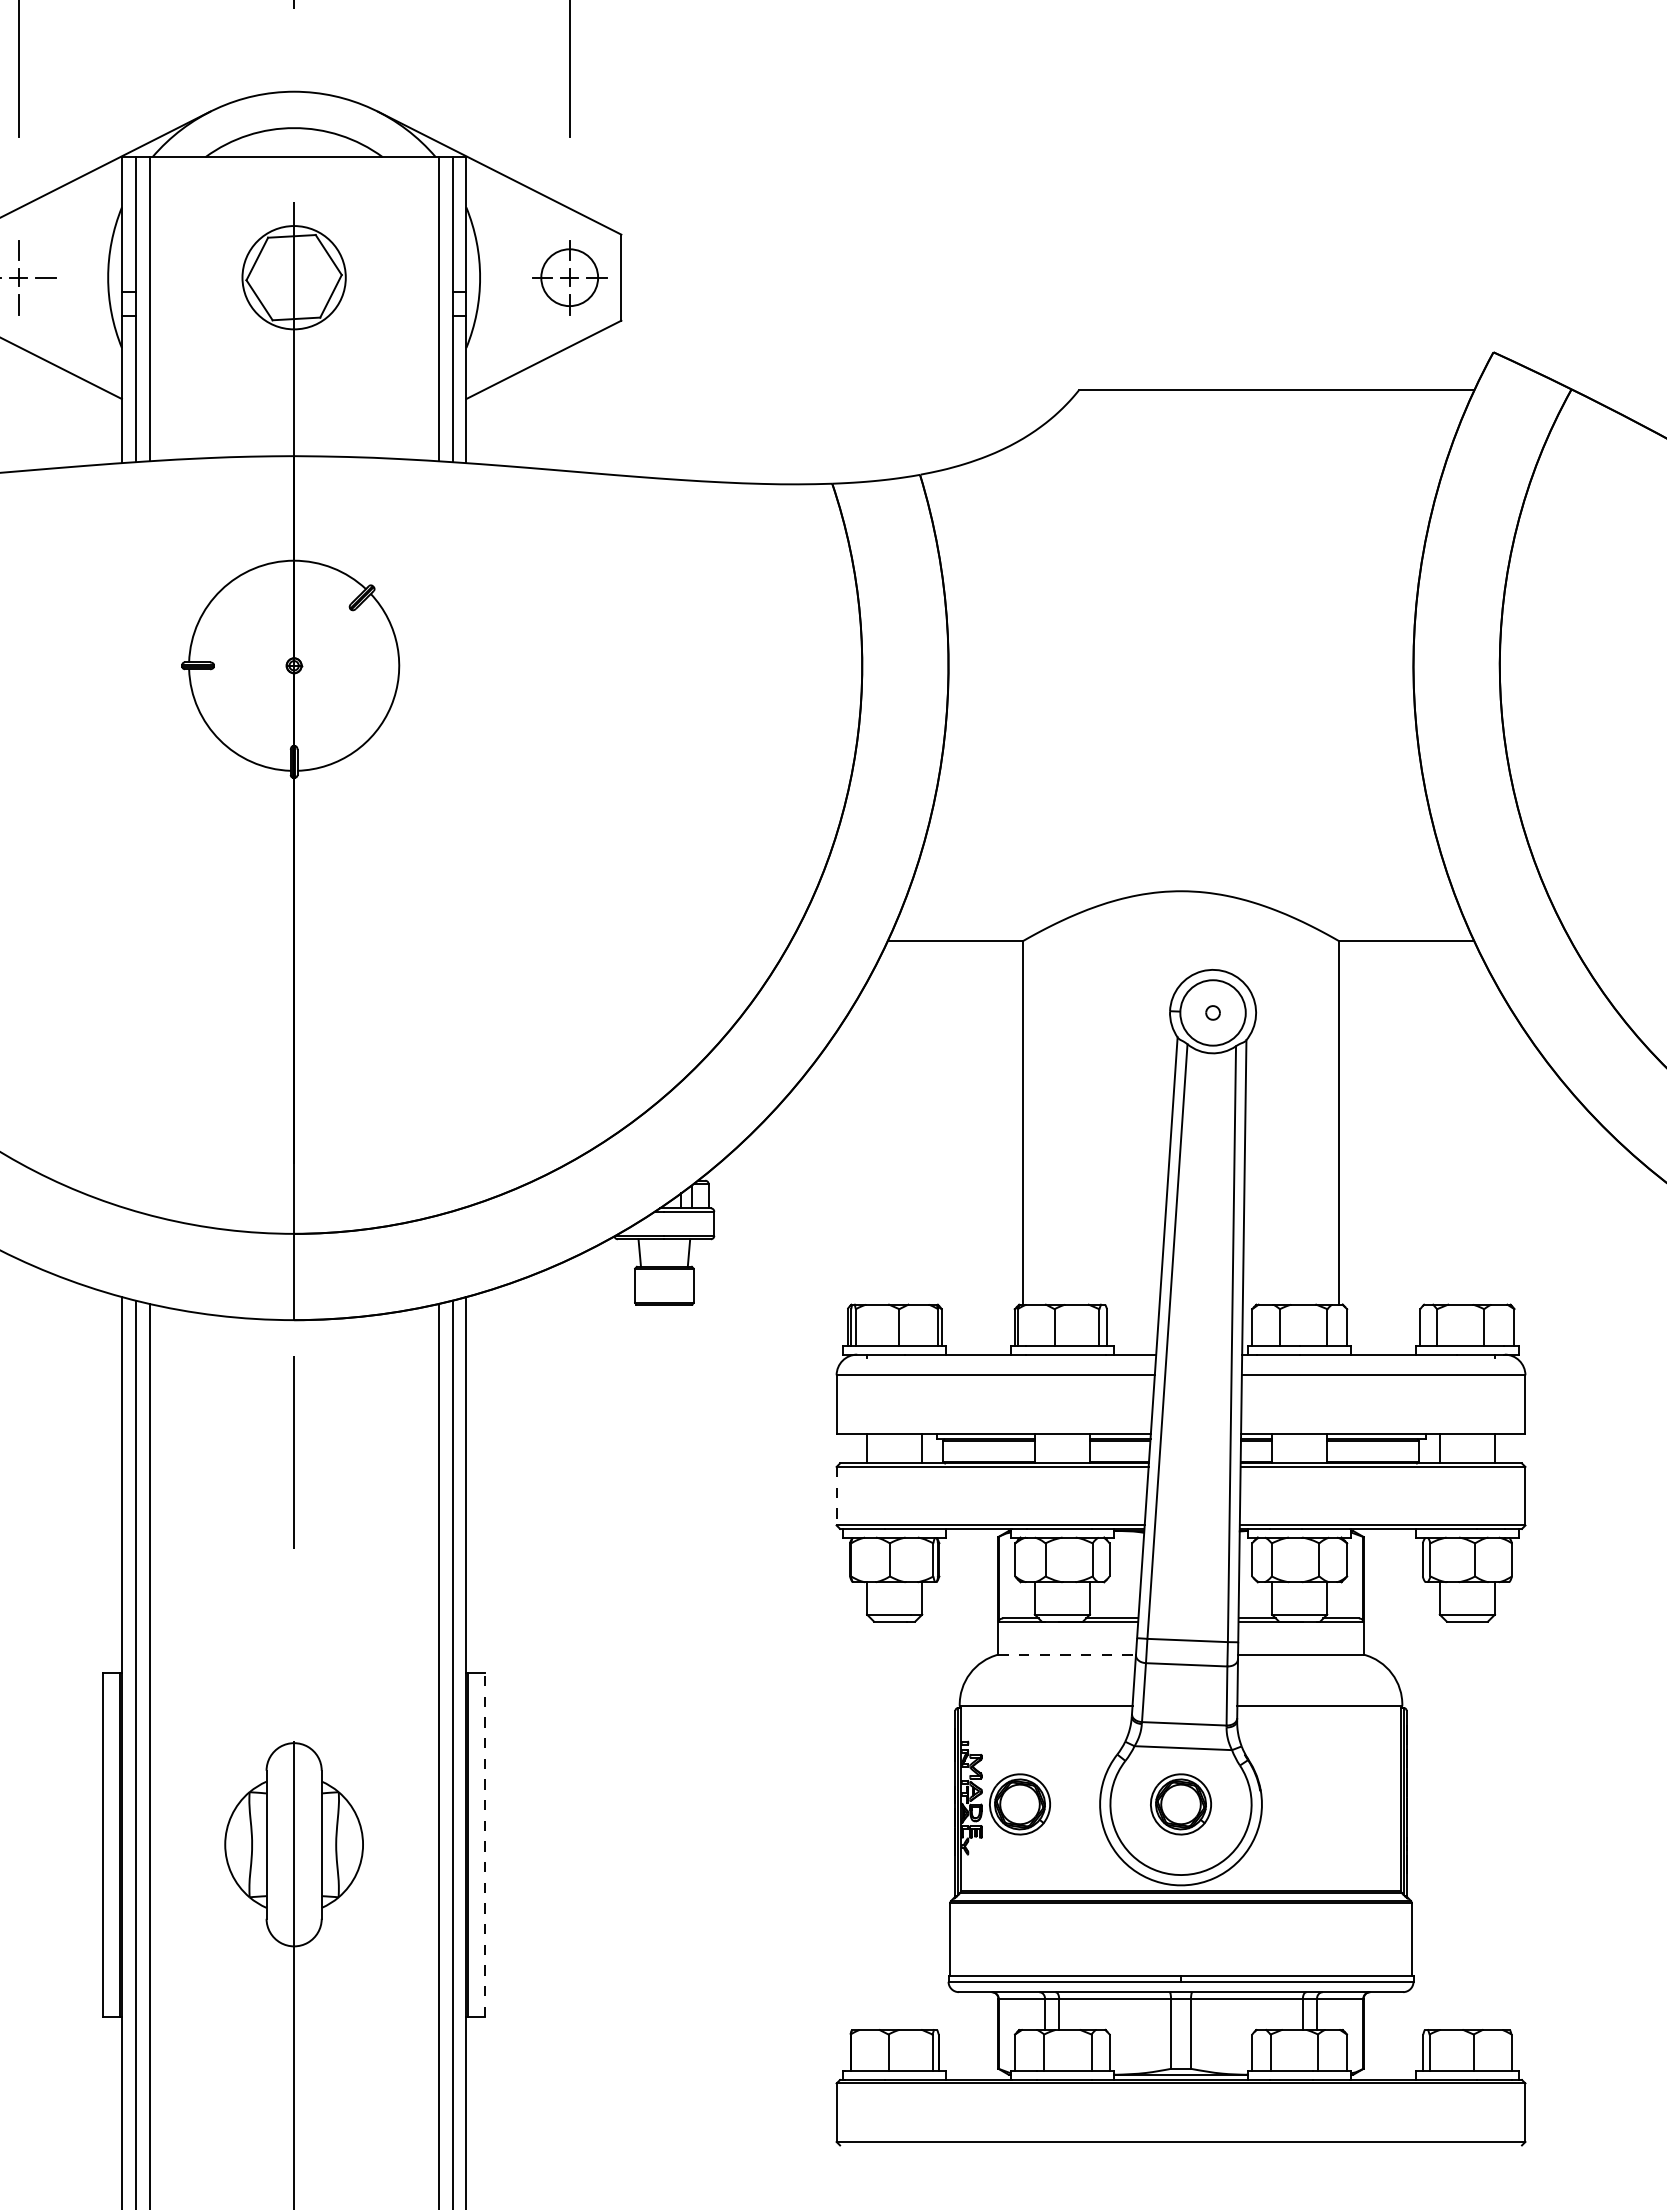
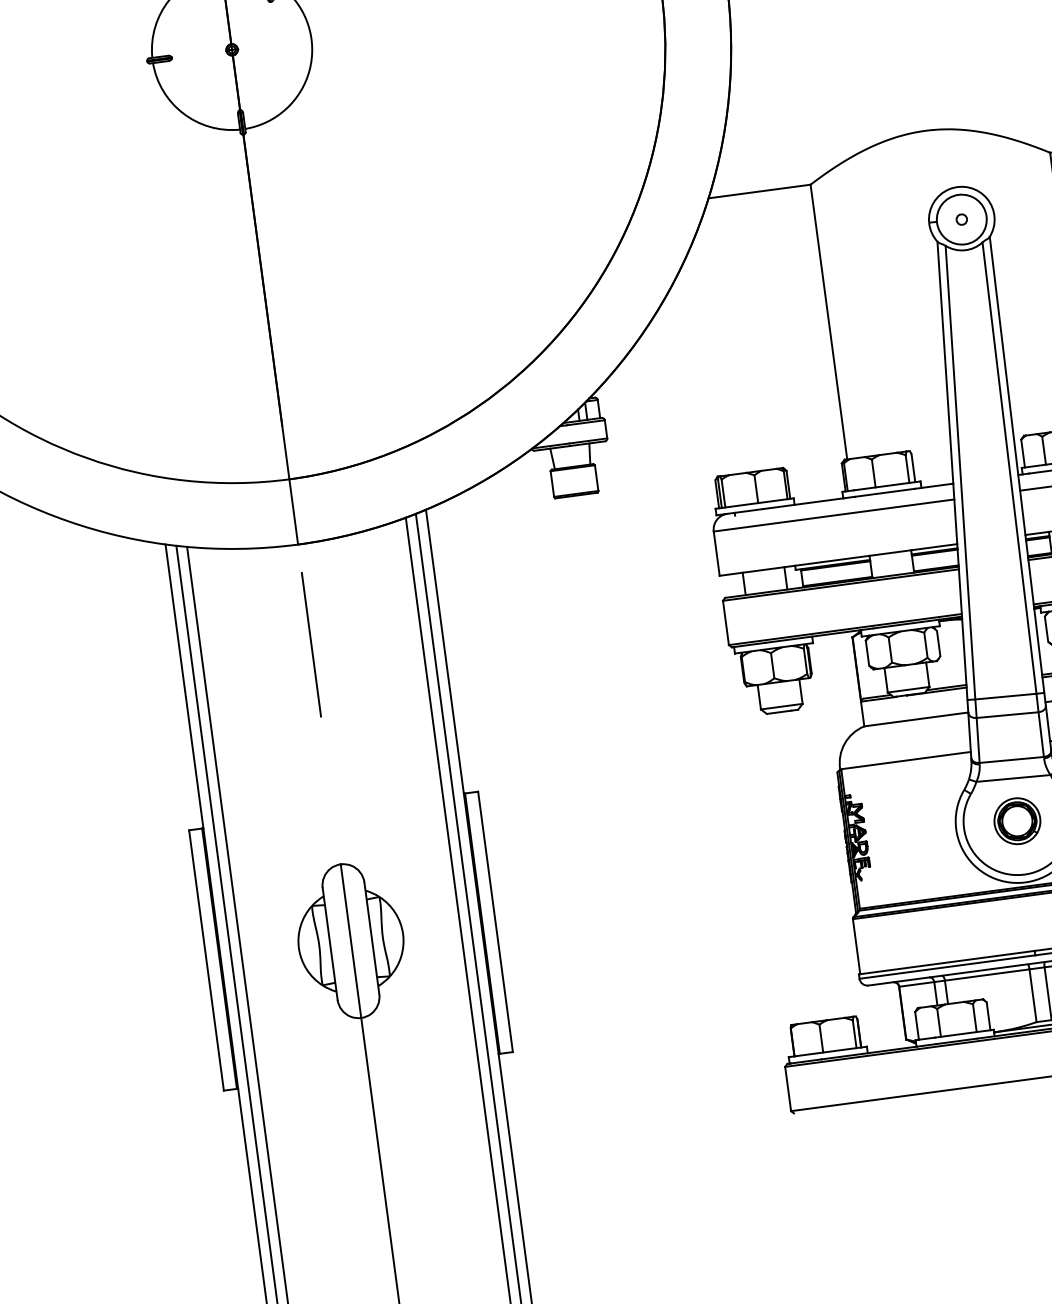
line: (836, 1496) -> (725, 623), dashed -> solid
line: (1067, 1654) -> (916, 719), dashed -> solid
part: (1019, 1804) -> (895, 837), removed
line: (485, 1844) -> (495, 921), dashed -> solid

